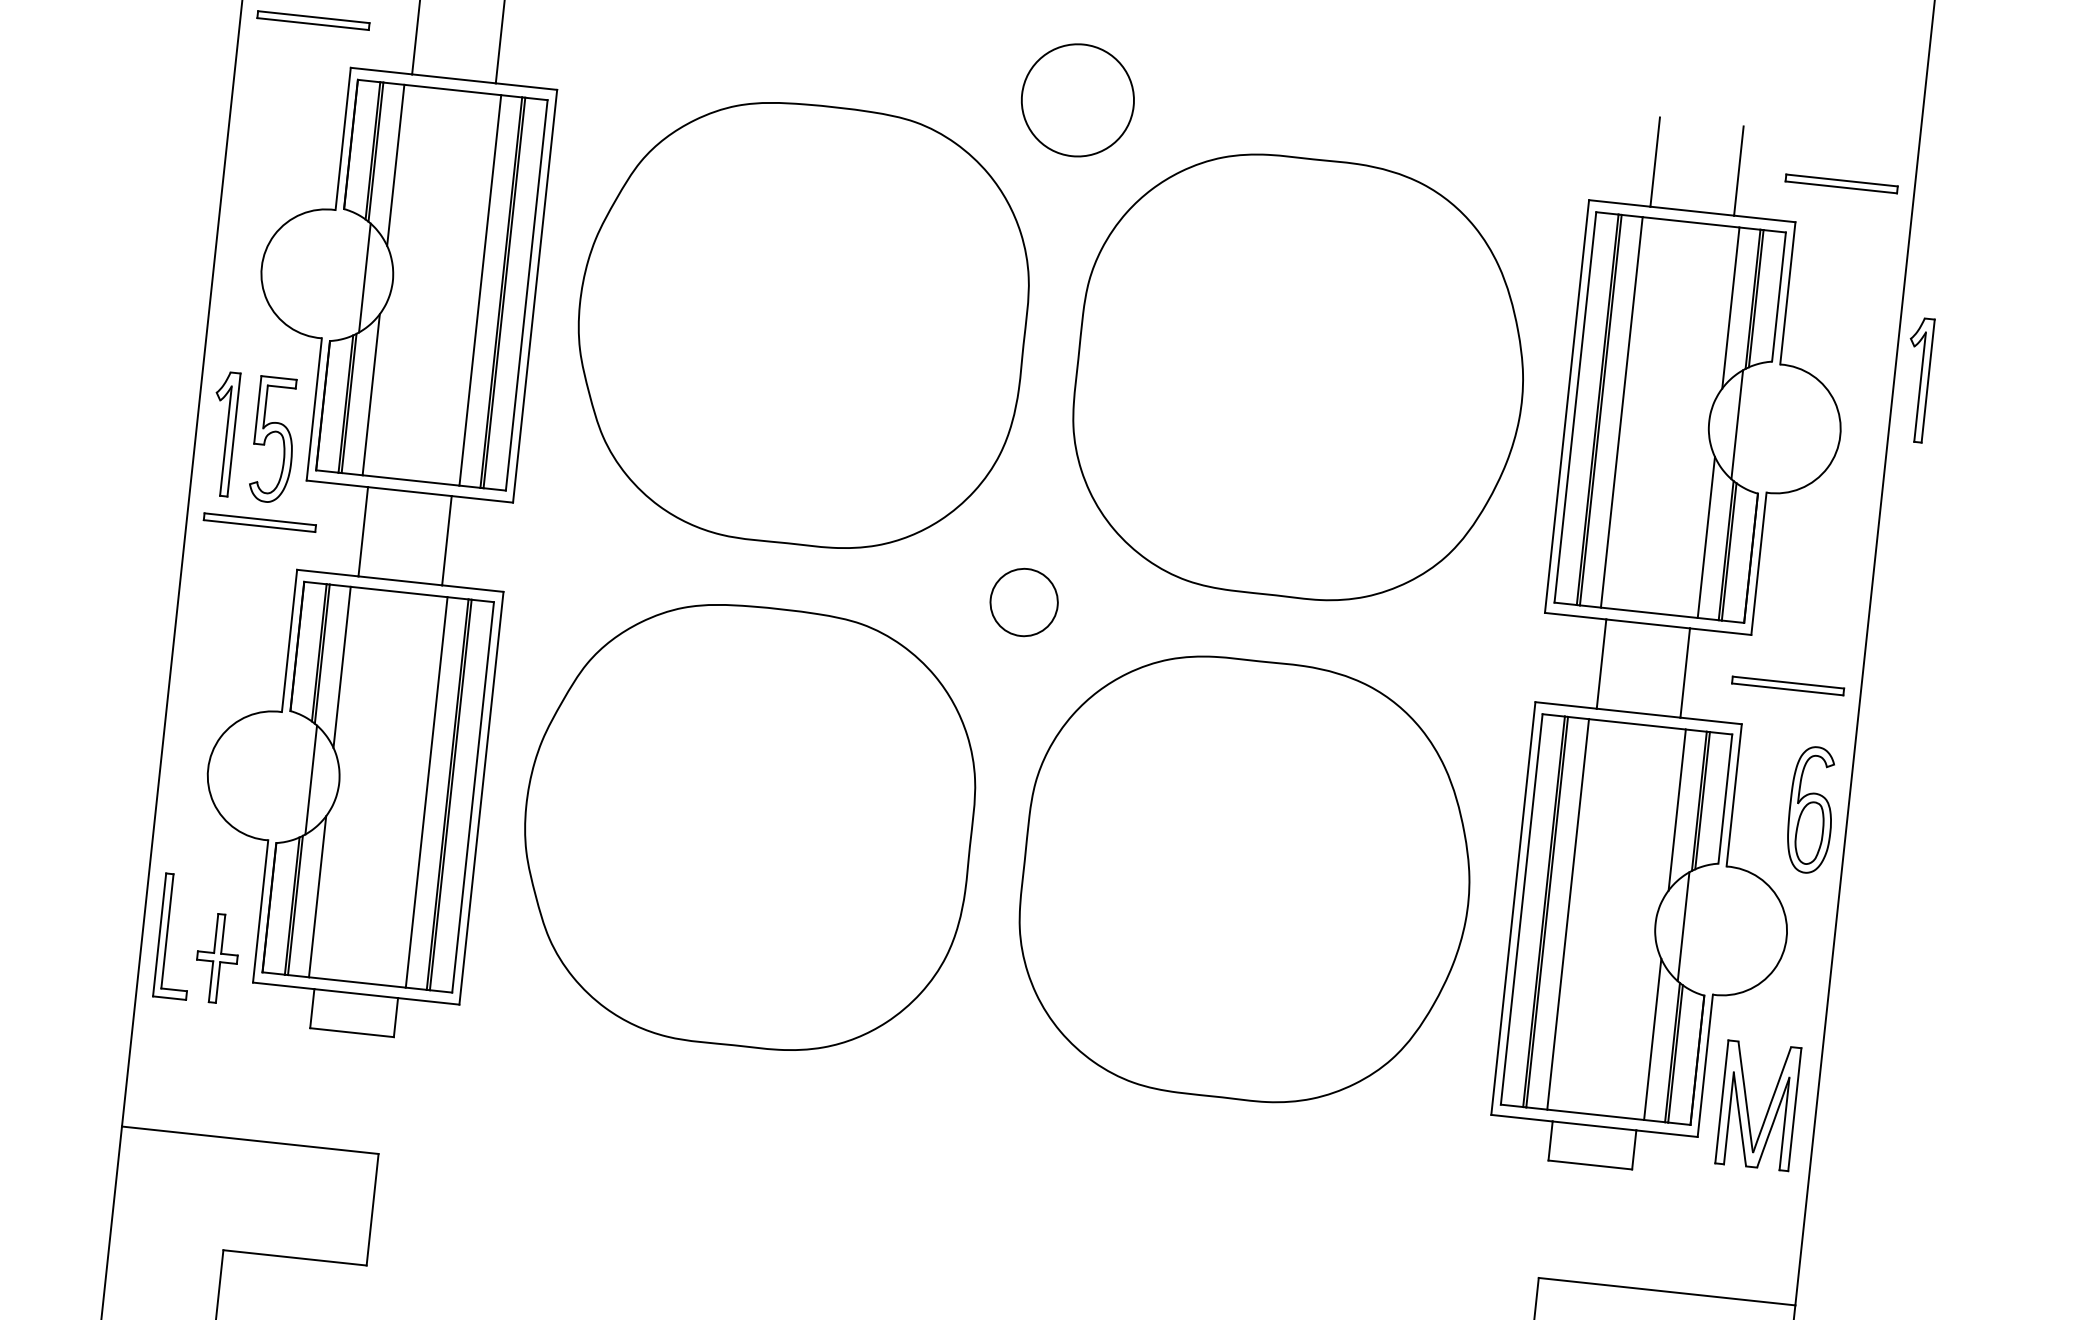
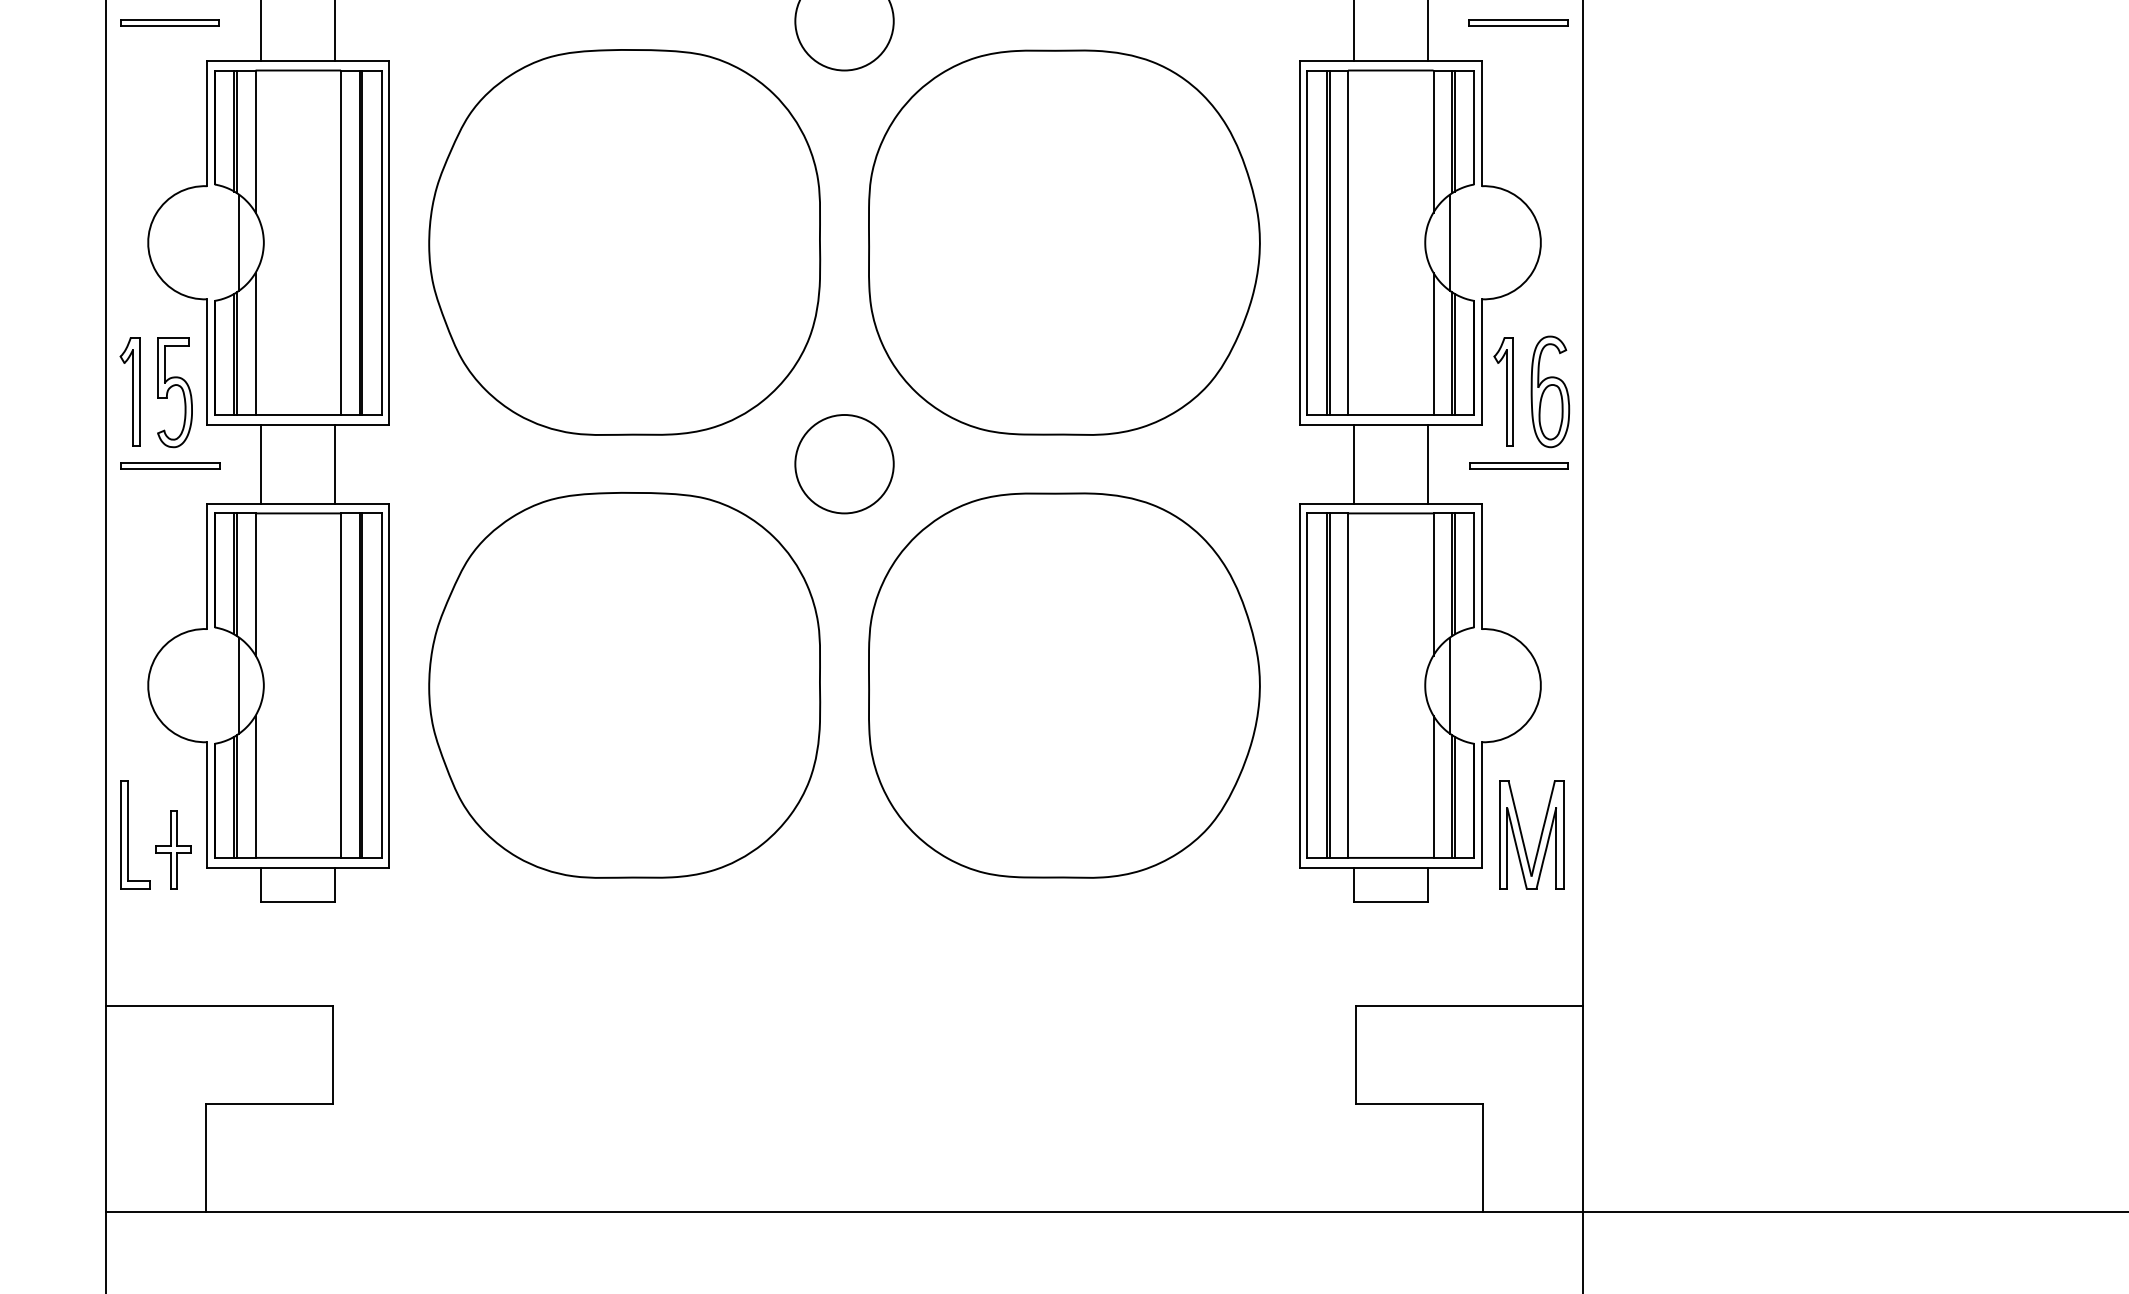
part: (1916, 379) -> (1503, 391), moved
circle: (1024, 602) -> (844, 464), size x1.67
part: (1811, 809) -> (1550, 391), moved

